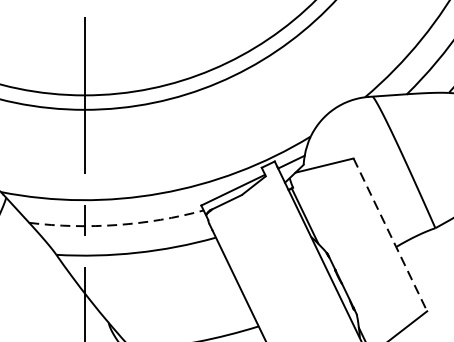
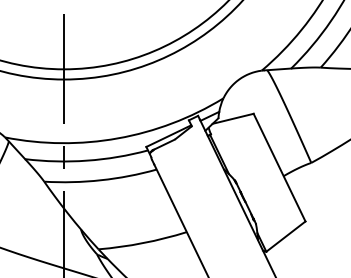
arc: (117, 224) -> (87, 160), dashed -> solid
line: (390, 234) -> (279, 167), dashed -> solid

